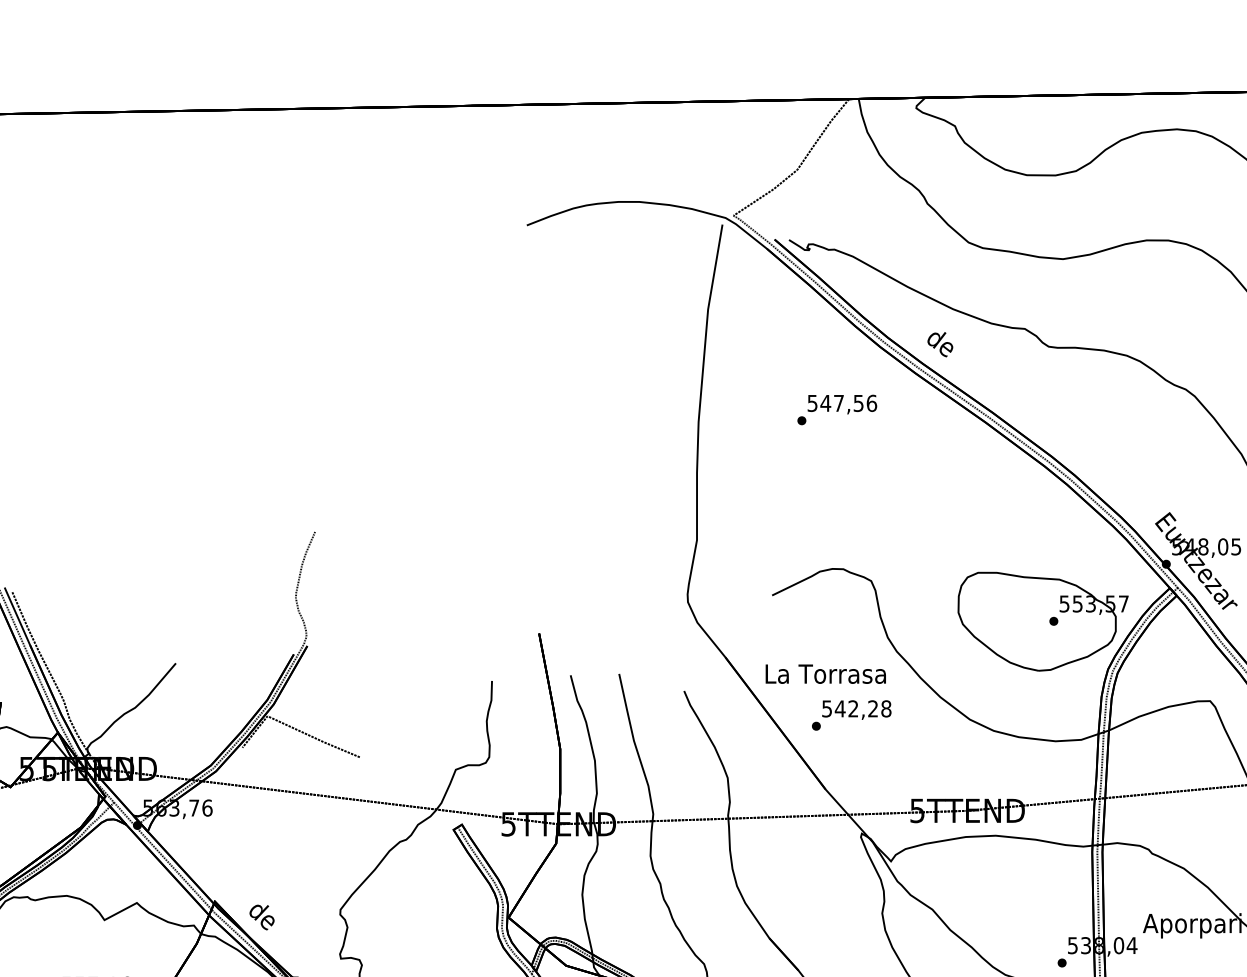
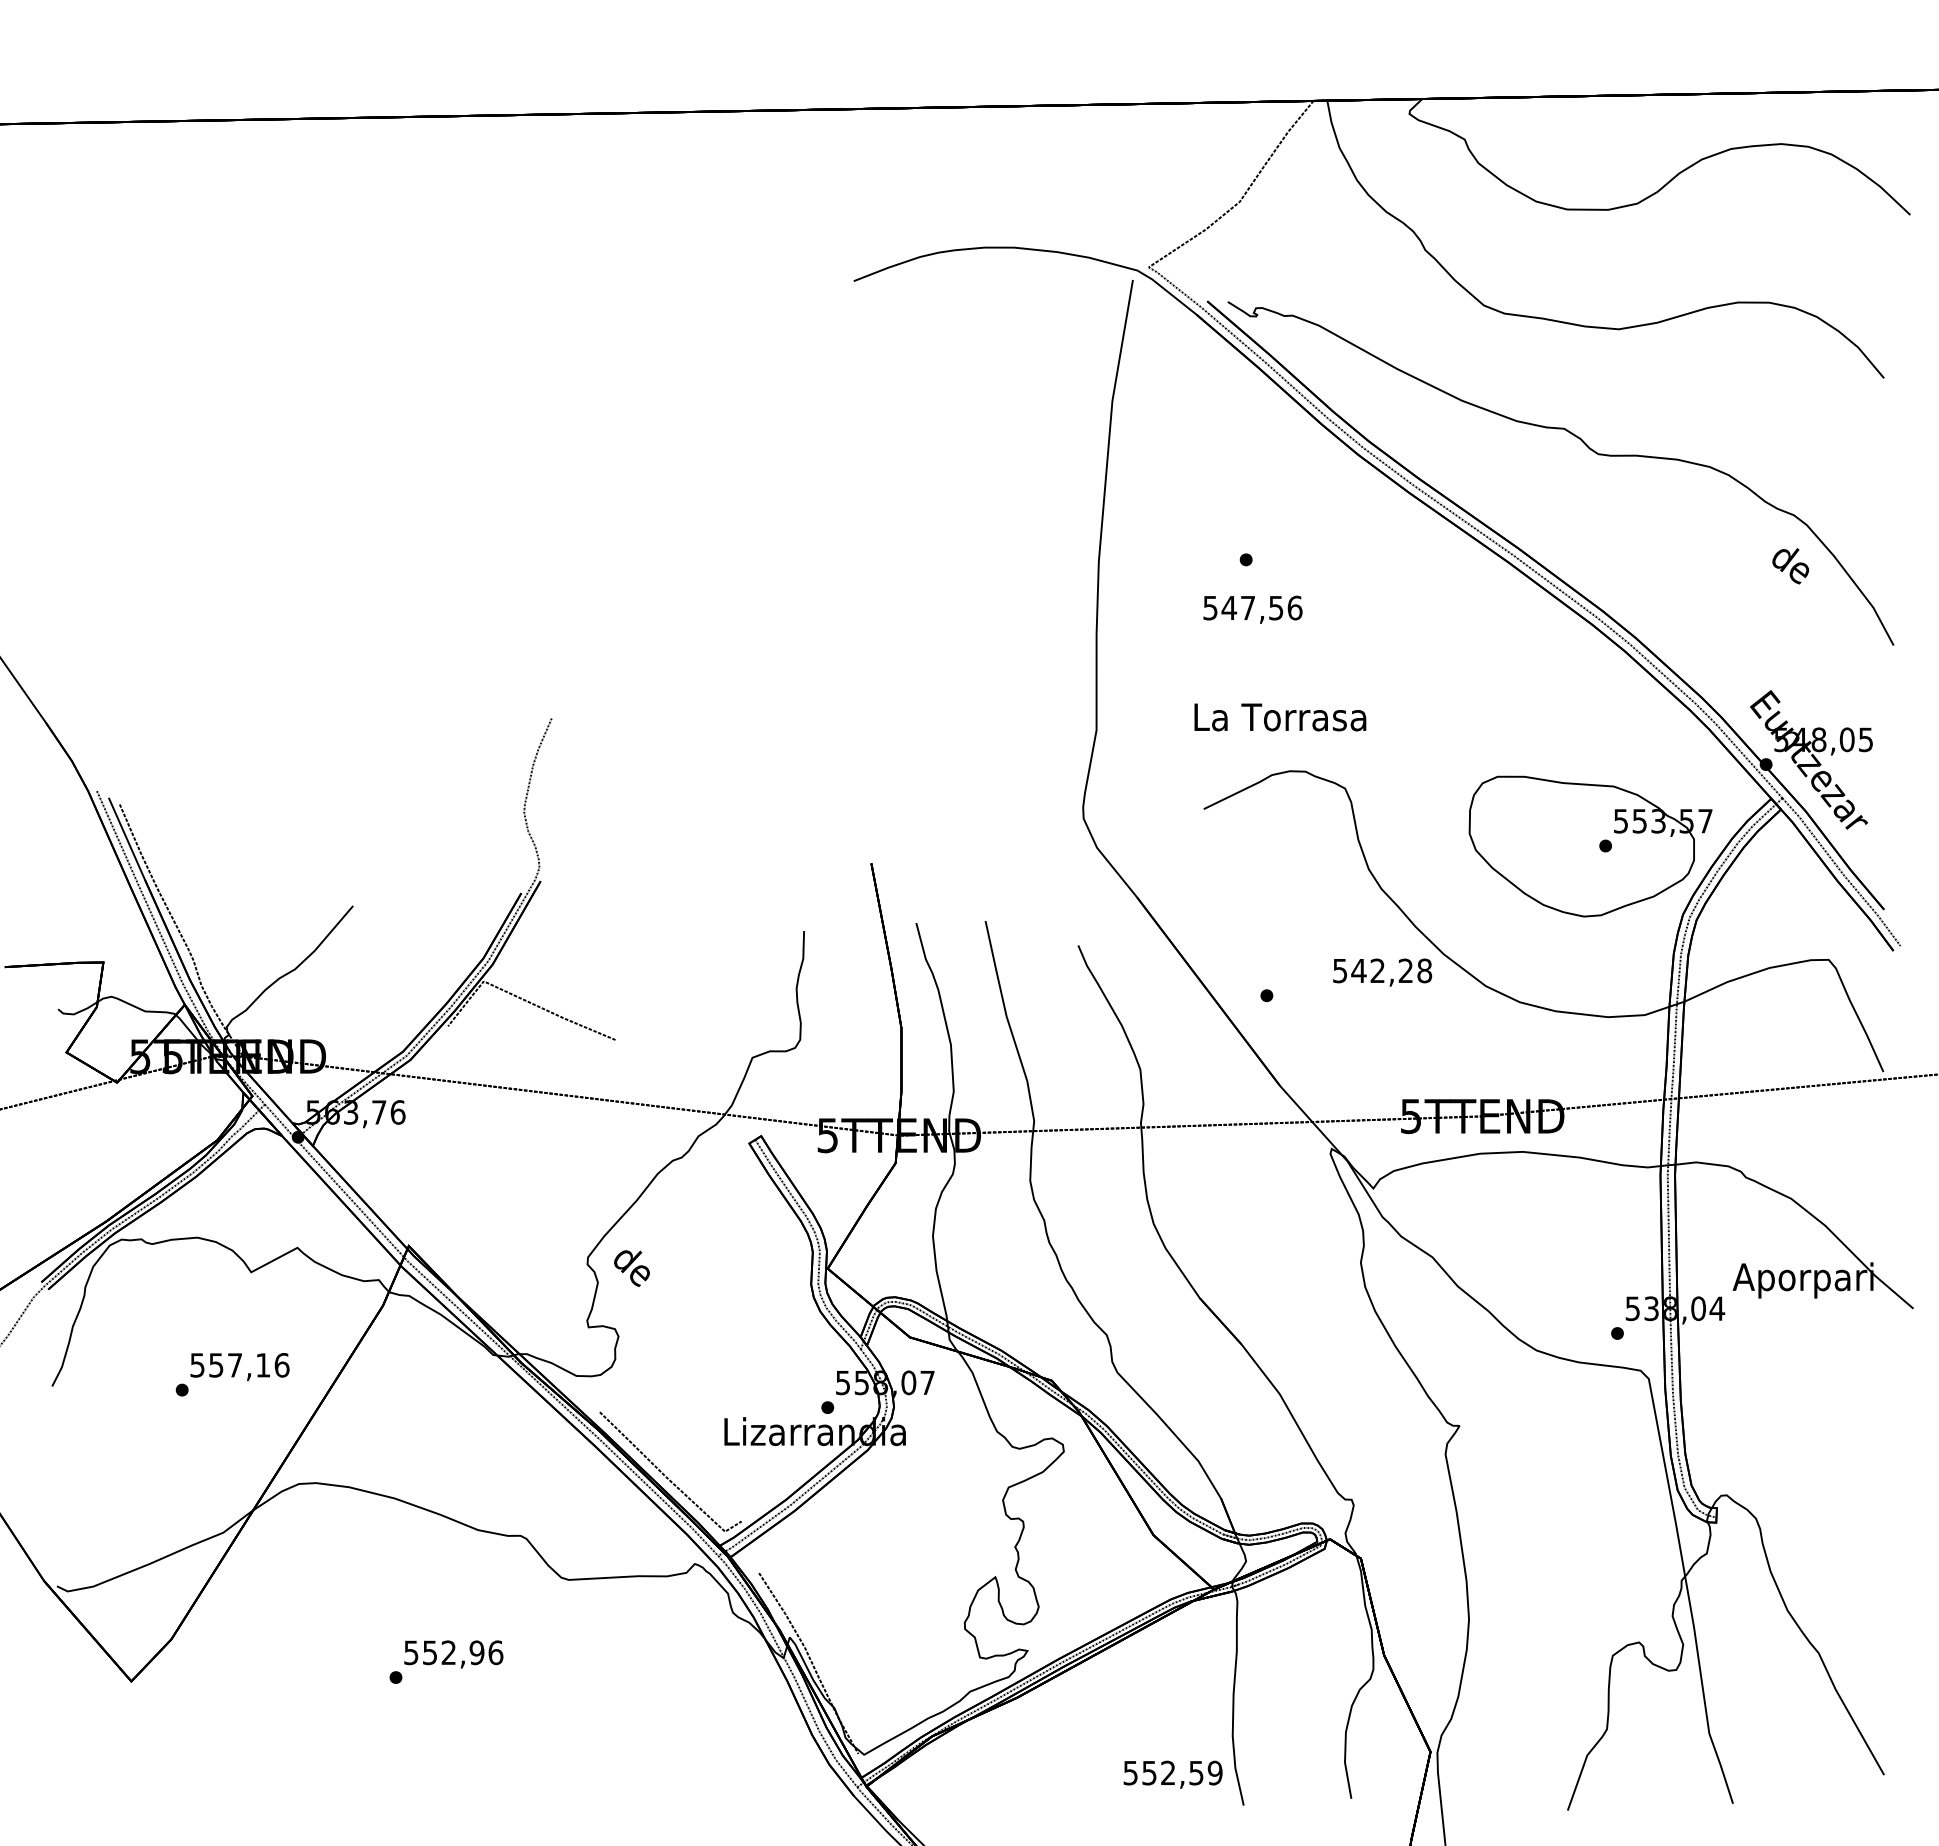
text: (940, 344) -> (1790, 566), moved
text: (842, 404) -> (1252, 609), moved
text: (825, 674) -> (1280, 717), moved
text: (856, 709) -> (1382, 972), moved
text: (261, 917) -> (631, 1268), moved

